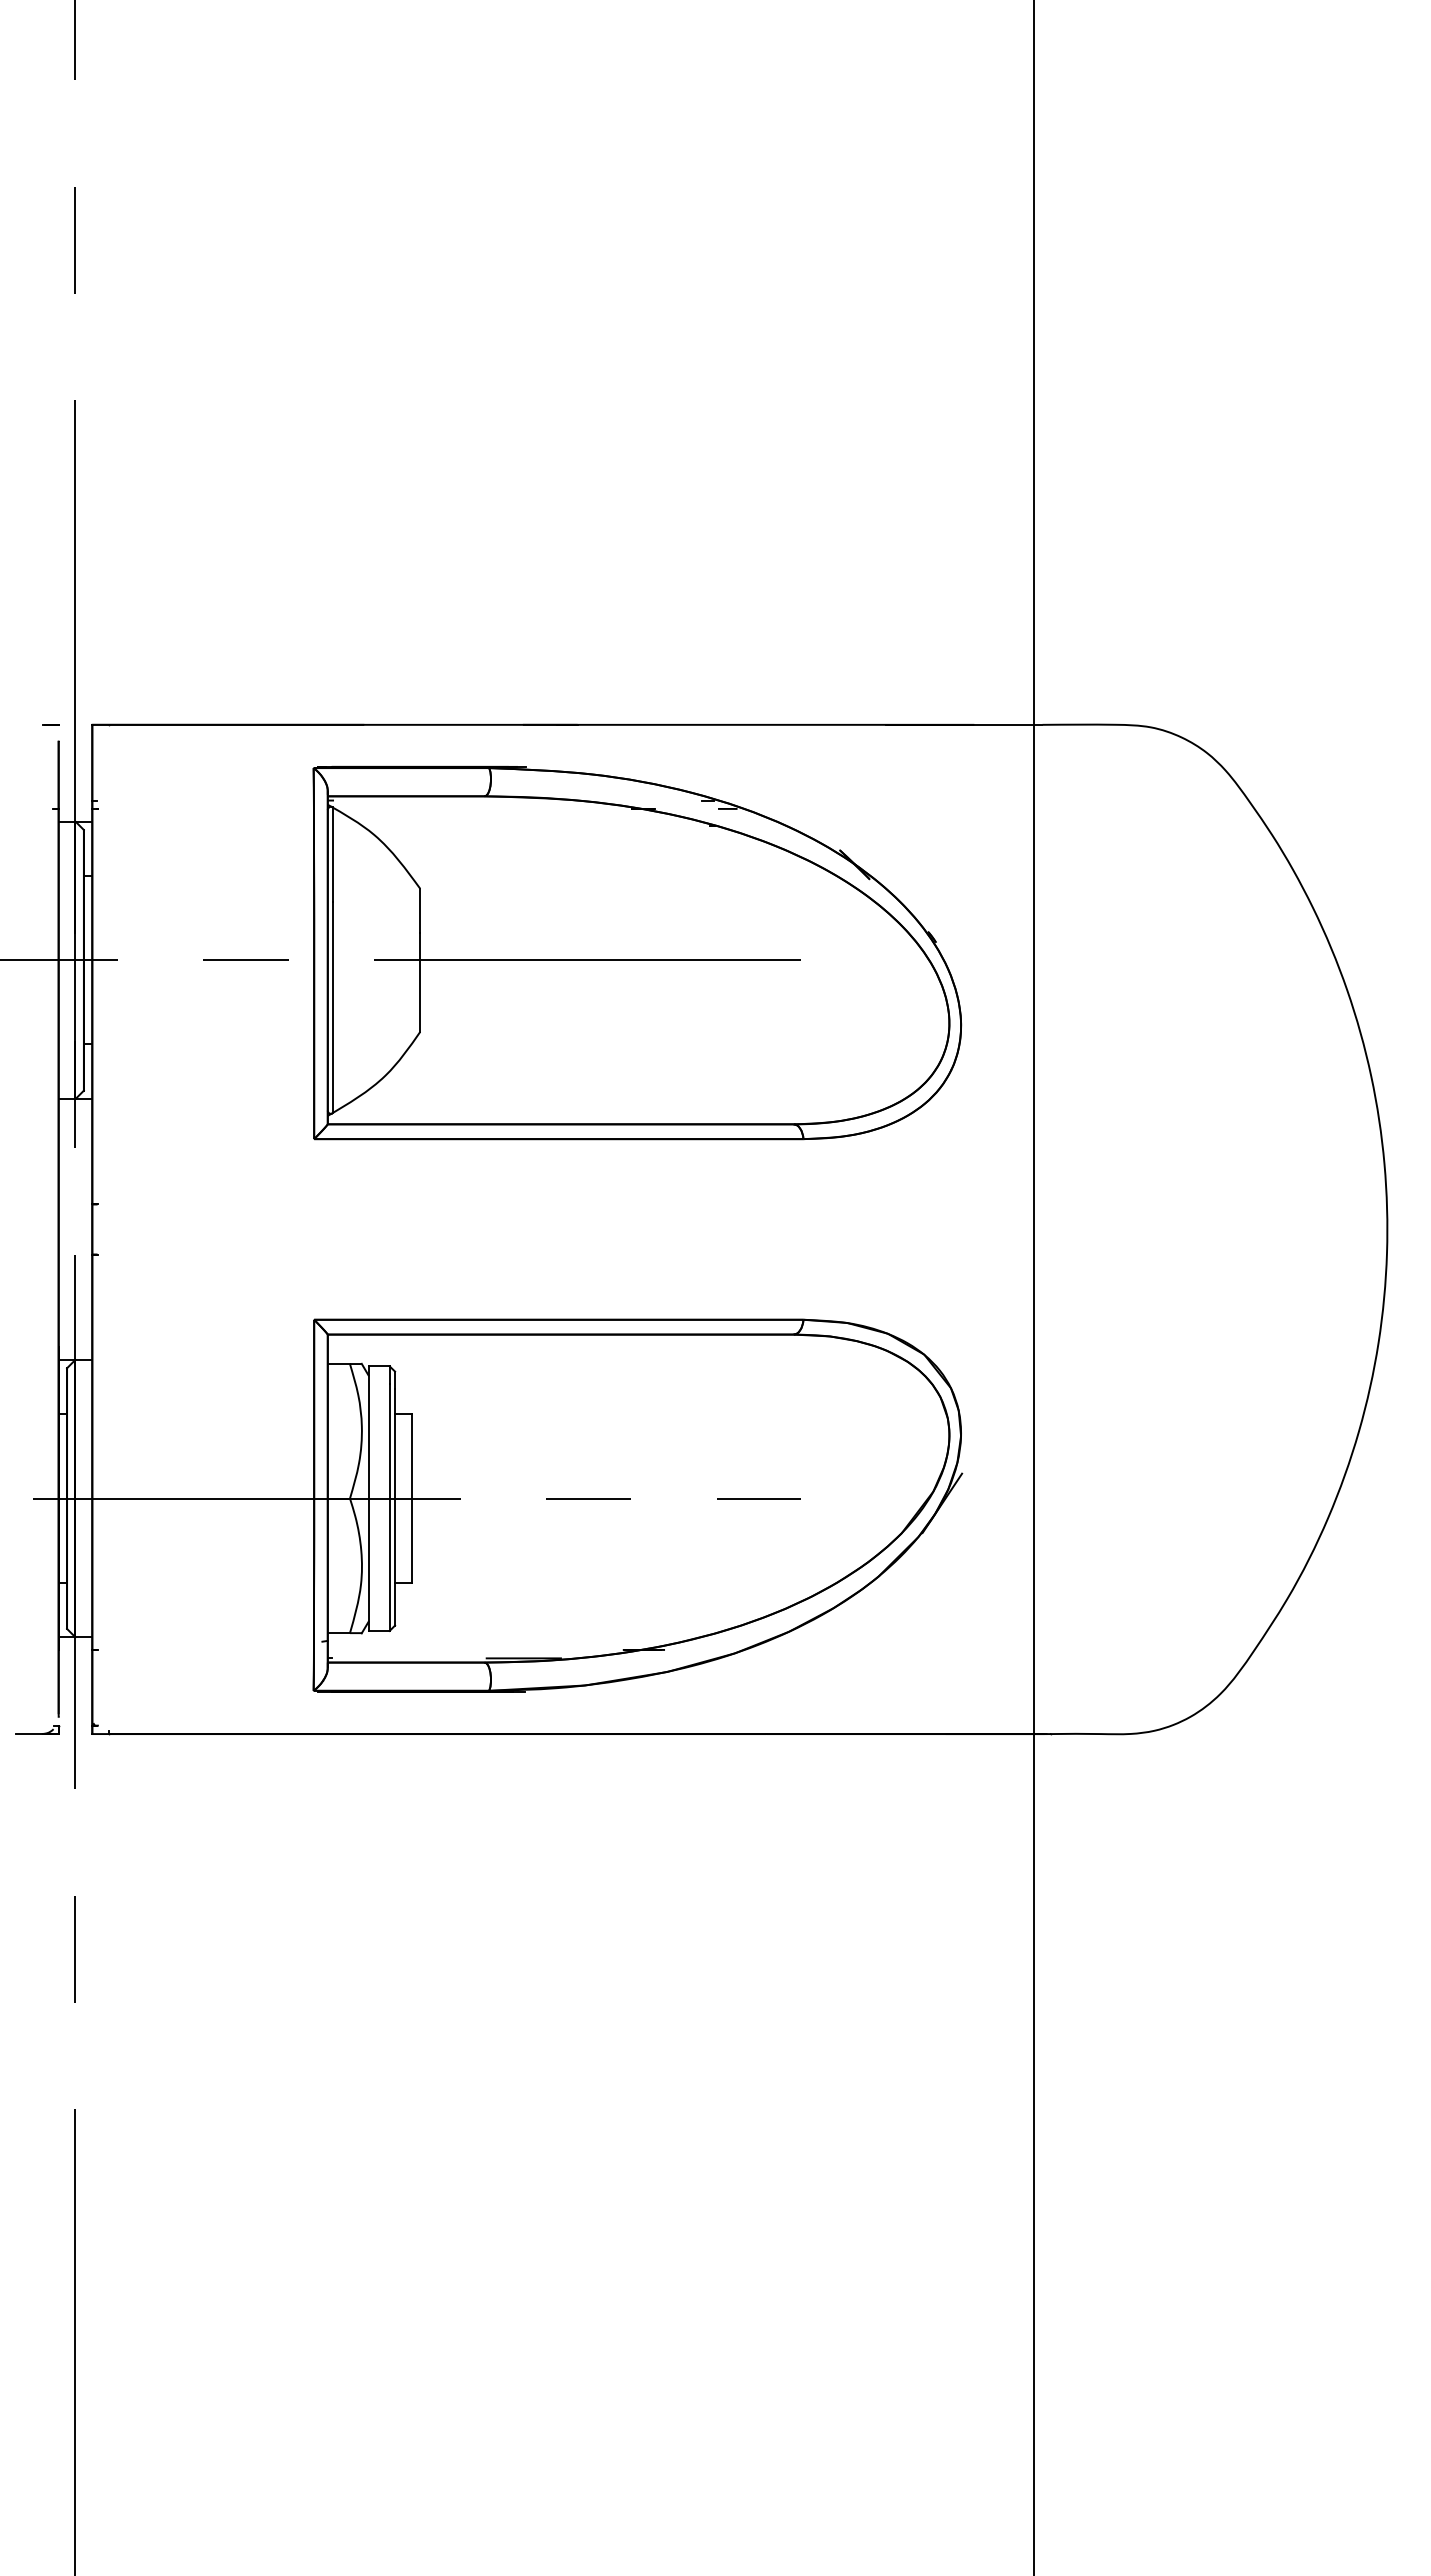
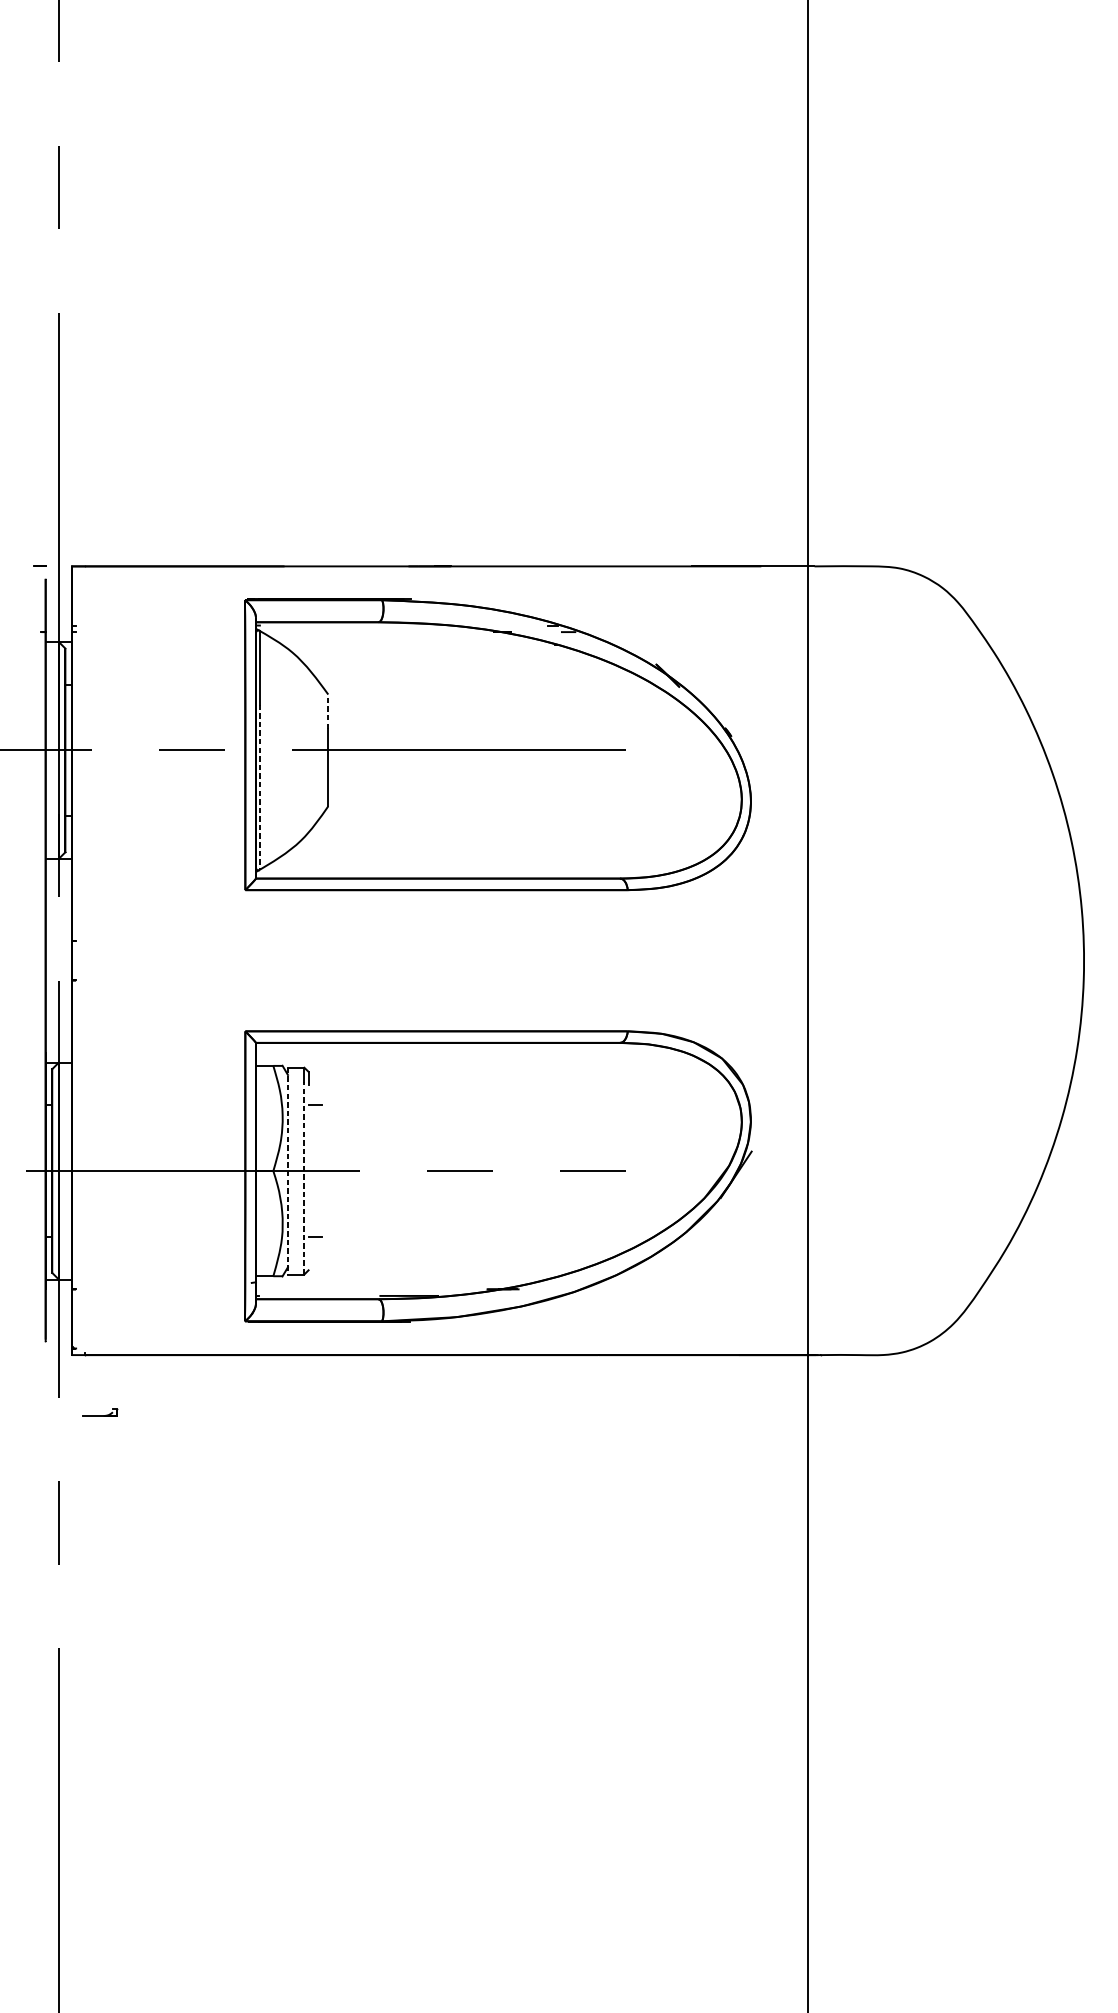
line: (420, 910) -> (328, 711), solid -> dashed
line: (332, 1007) -> (259, 787), solid -> dashed
line: (411, 1498) -> (321, 1171), removed
line: (368, 1499) -> (287, 1171), solid -> dashed
line: (389, 1506) -> (304, 1177), solid -> dashed
line: (395, 1506) -> (308, 1177), removed
part: (37, 1729) -> (100, 1412), moved

